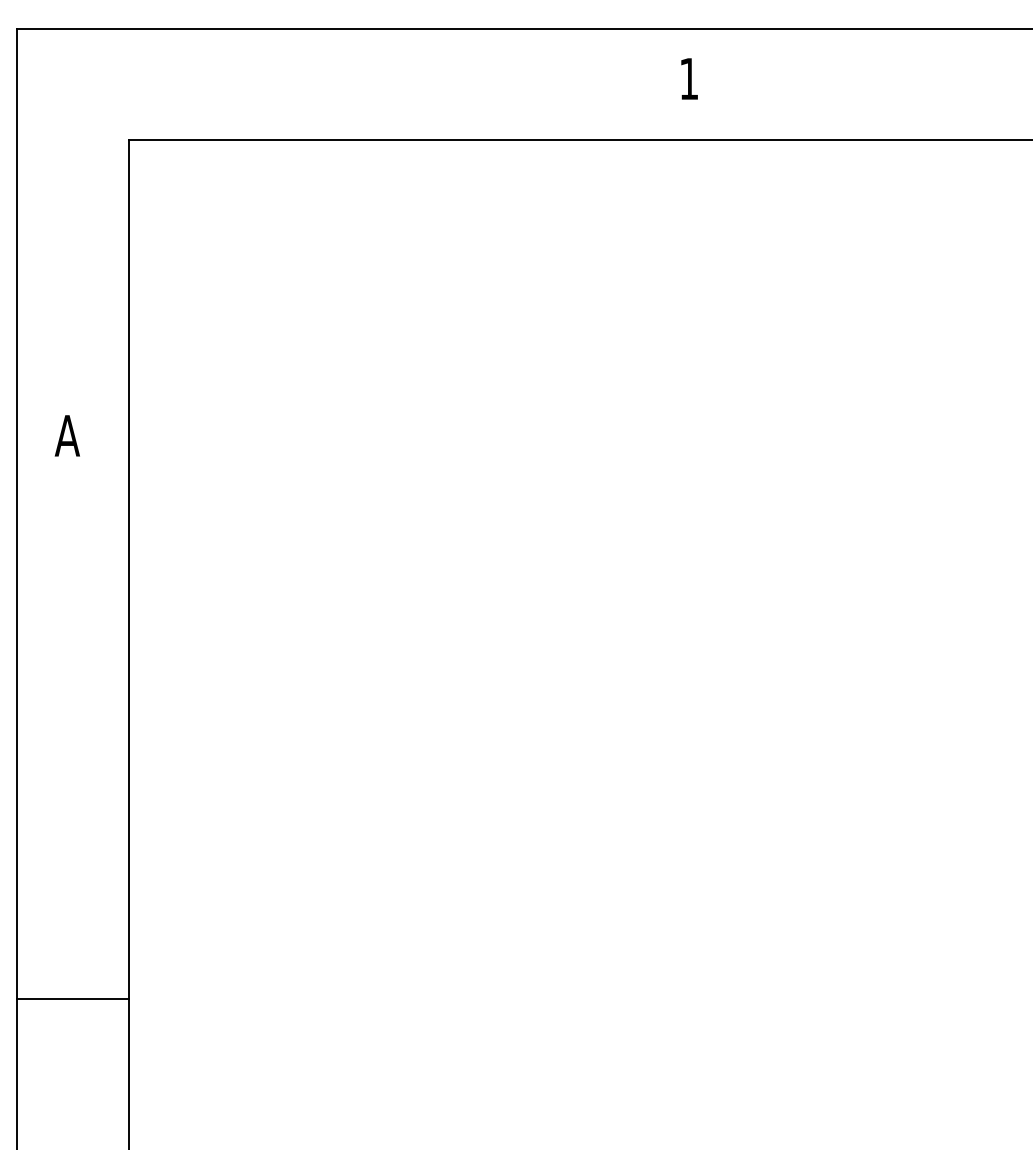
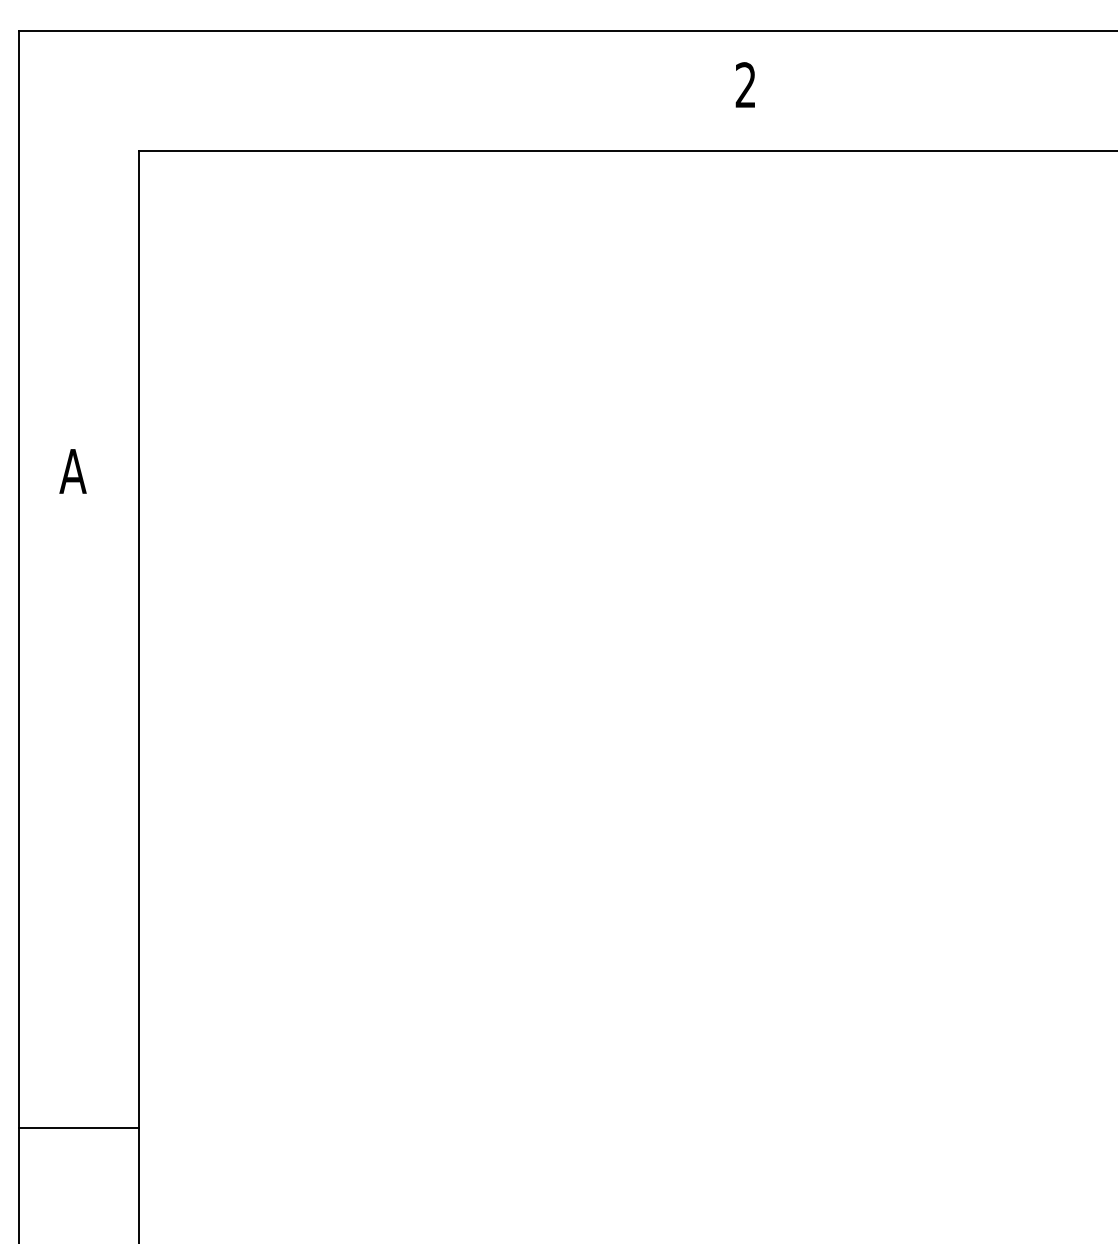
text: (688, 78) -> (745, 84), 1 -> 2
line: (72, 998) -> (78, 1127), moved

